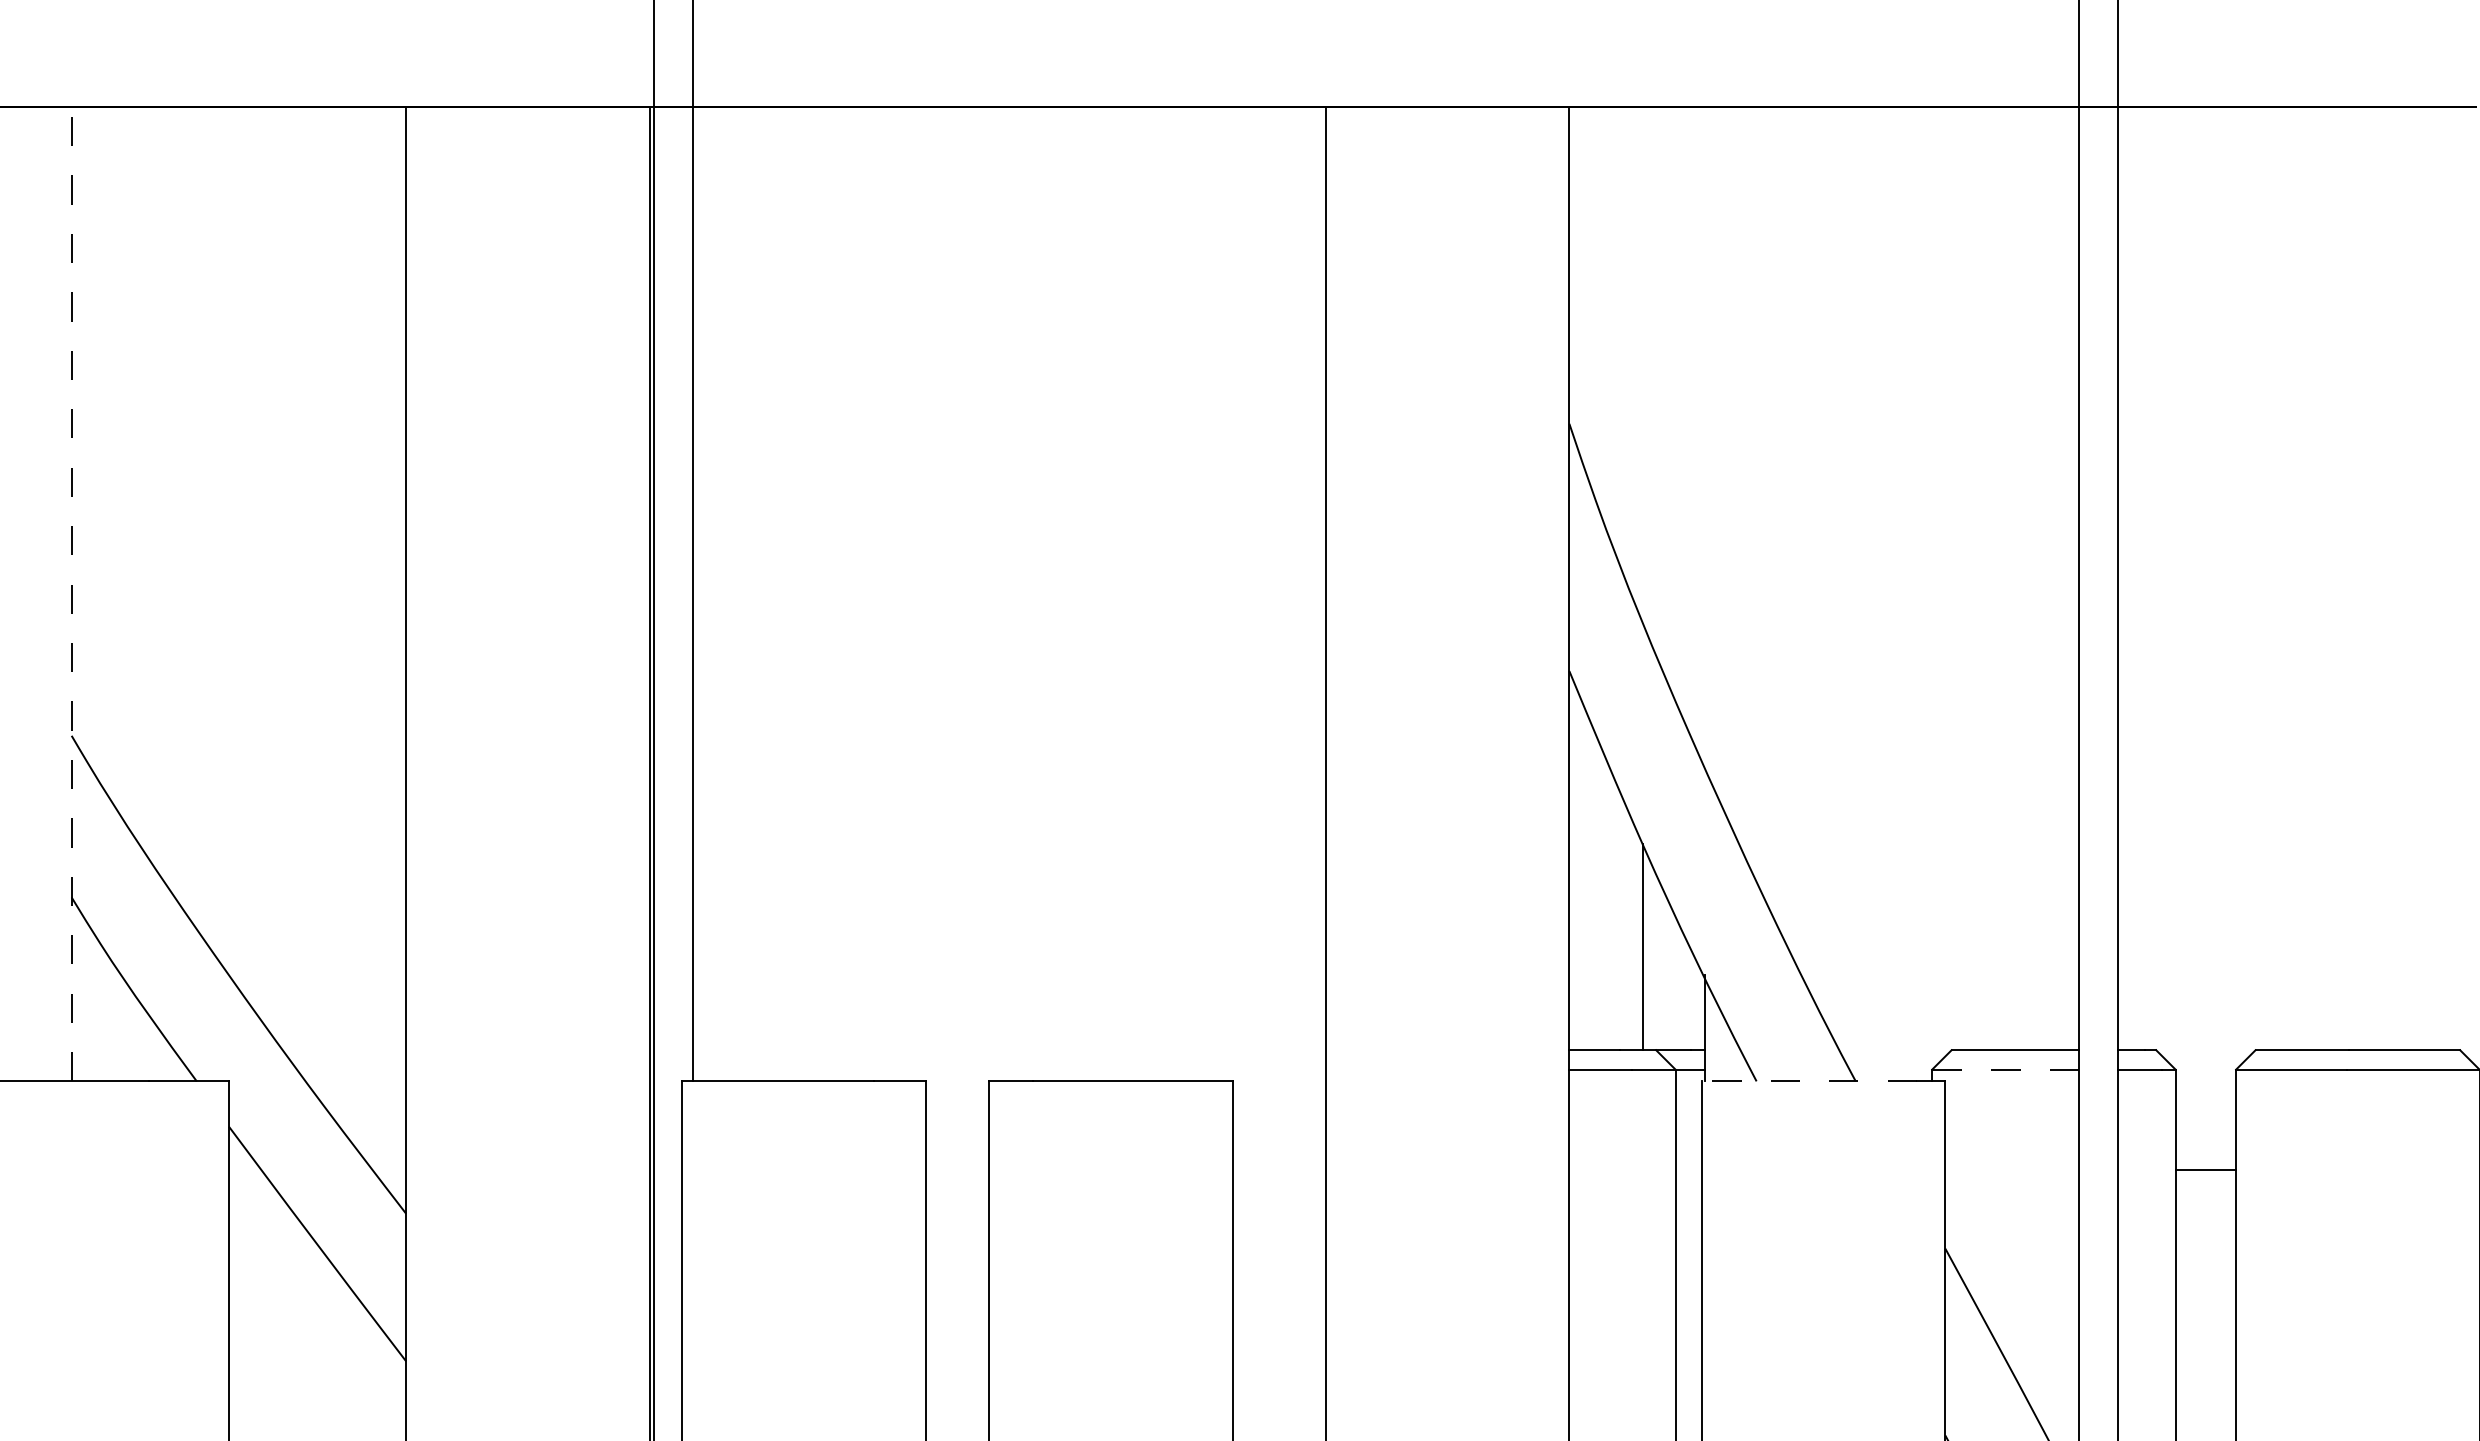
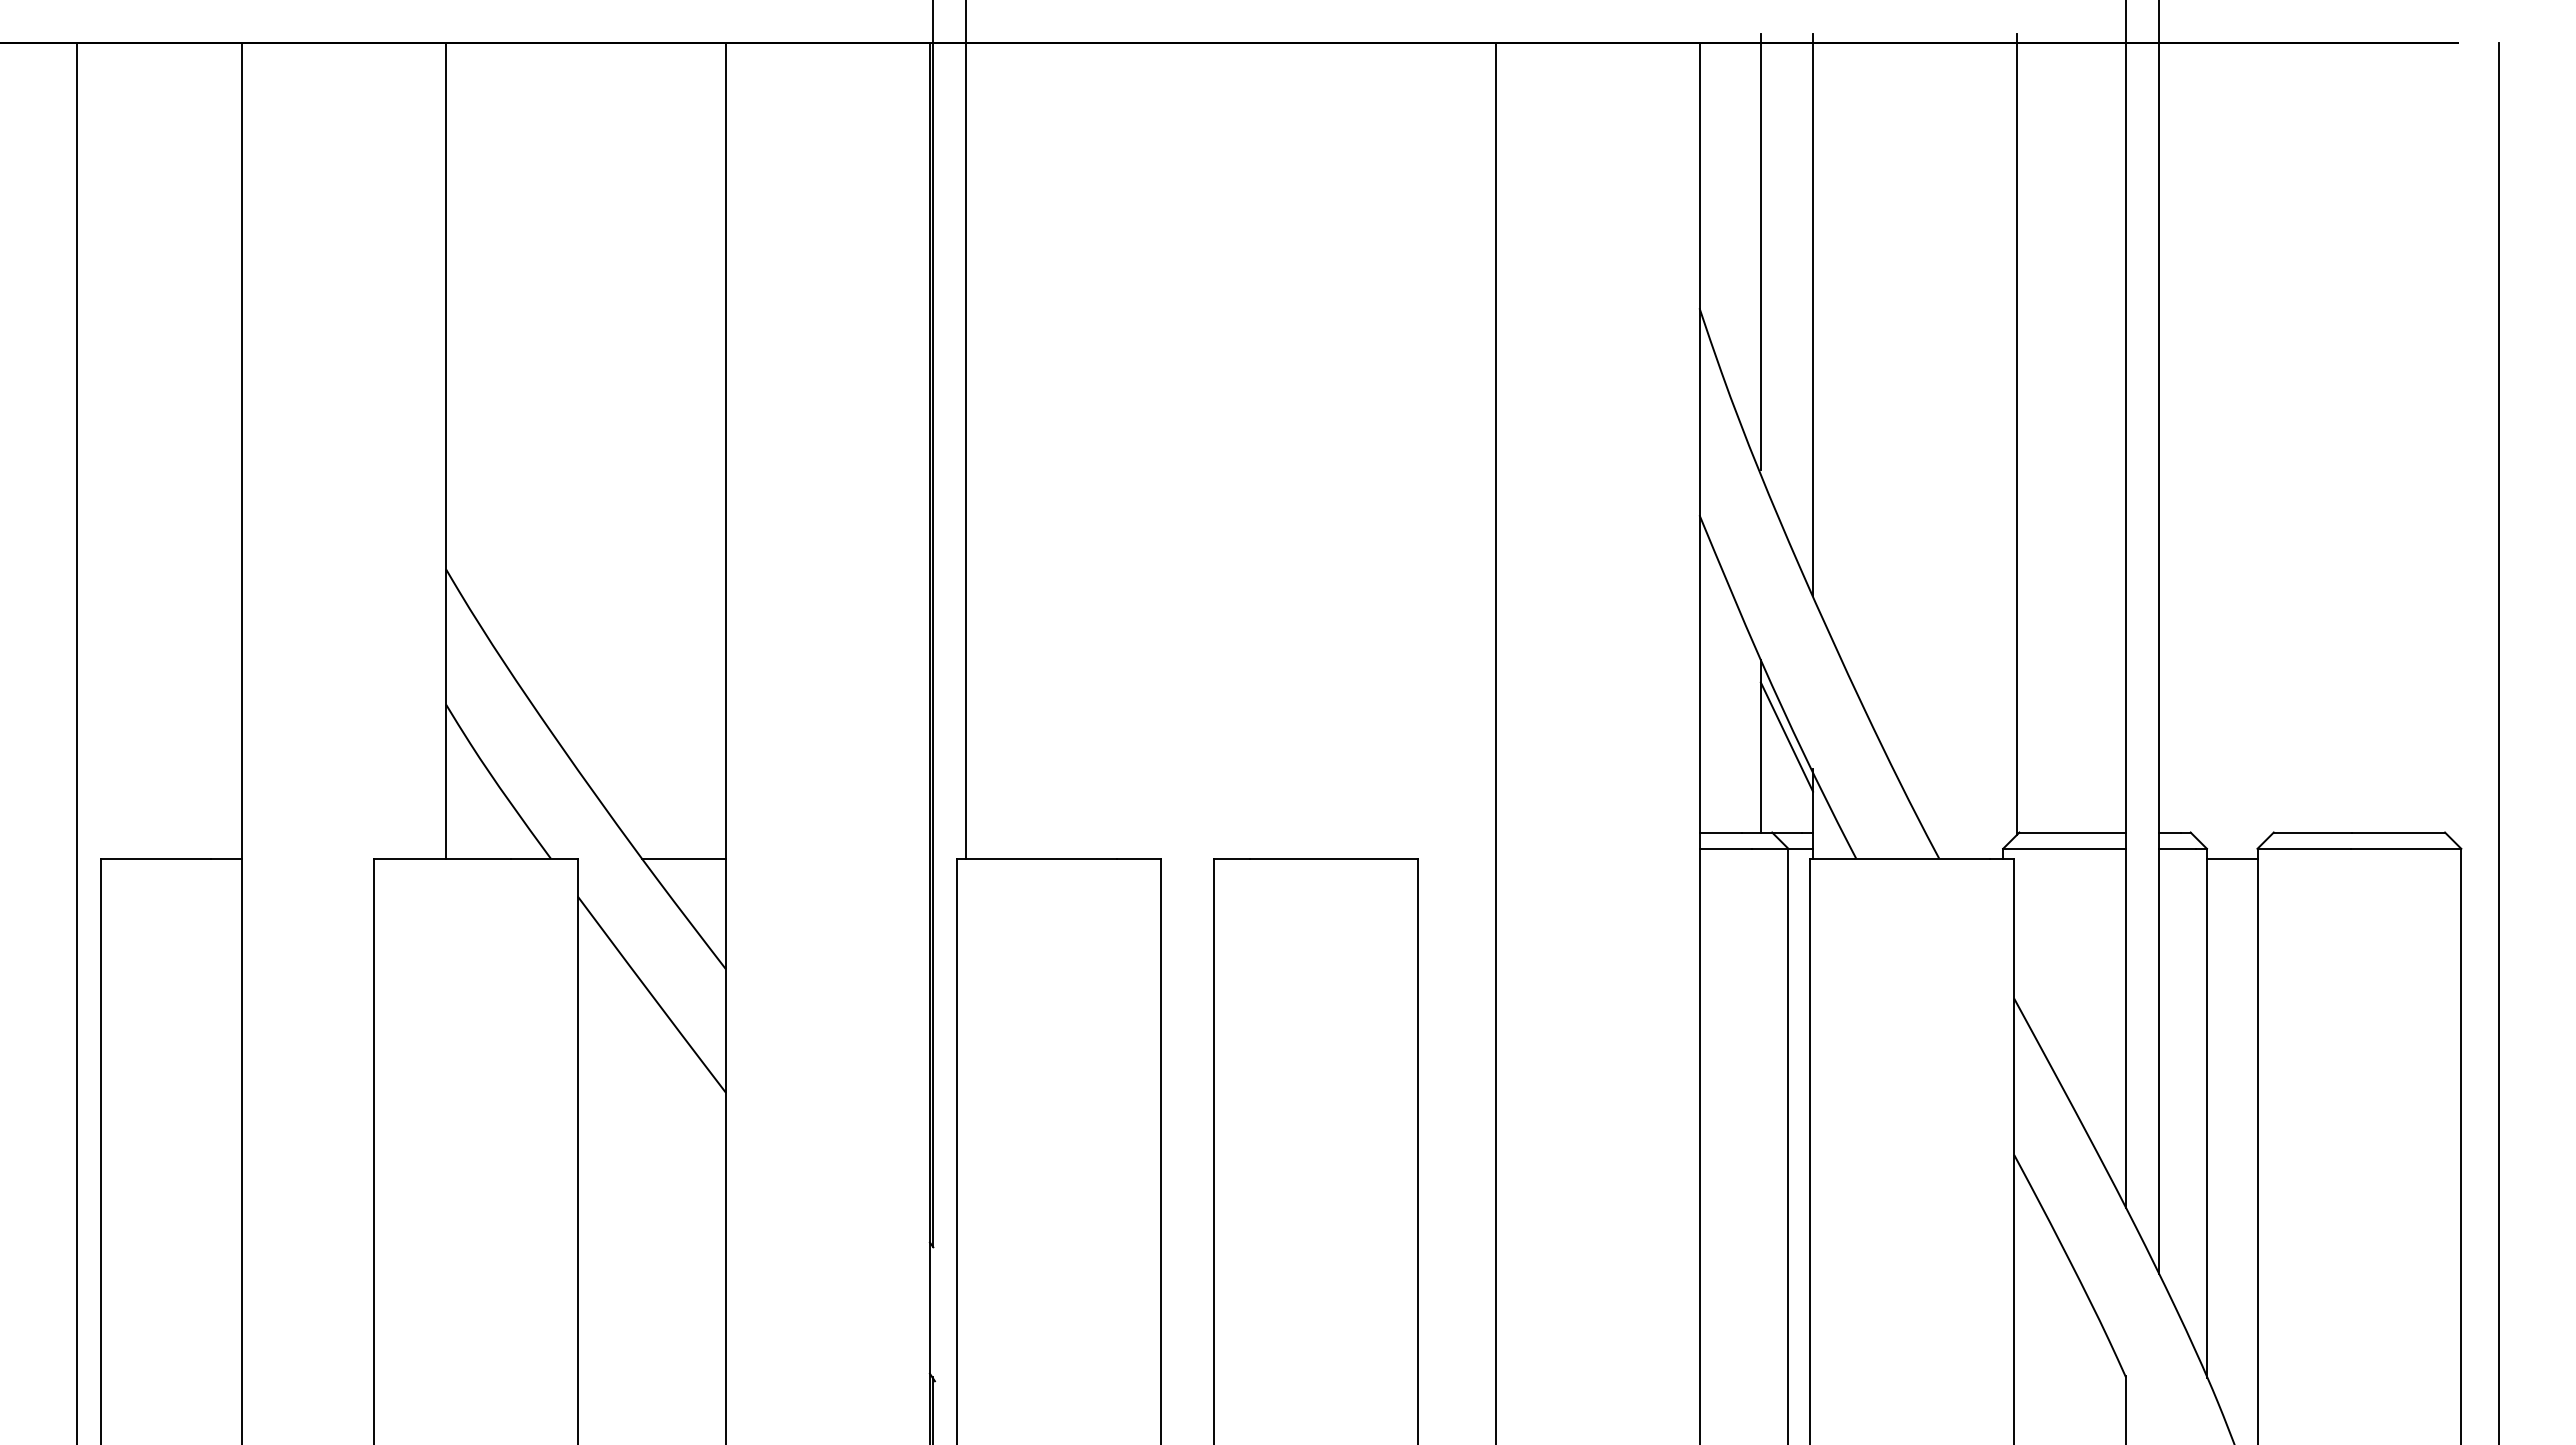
line: (1642, 355) -> (1760, 251), added
line: (1705, 431) -> (1813, 314), added
line: (1948, 574) -> (2016, 434), added
line: (72, 593) -> (446, 450), dashed -> solid
line: (1673, 935) -> (1786, 736), added
line: (2005, 1069) -> (2064, 848), dashed -> solid
line: (356, 1081) -> (684, 858), added
line: (1809, 1081) -> (1900, 858), dashed -> solid
line: (2205, 1169) -> (2231, 858), moved

